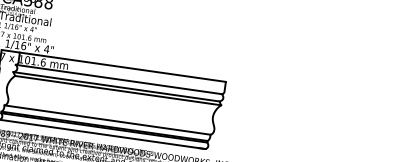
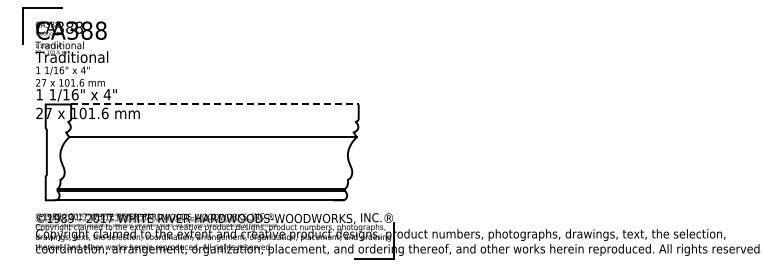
line: (122, 67) -> (214, 104), solid -> dashed
line: (118, 79) -> (211, 122), removed
line: (116, 86) -> (209, 132), removed
line: (107, 119) -> (204, 179), removed

